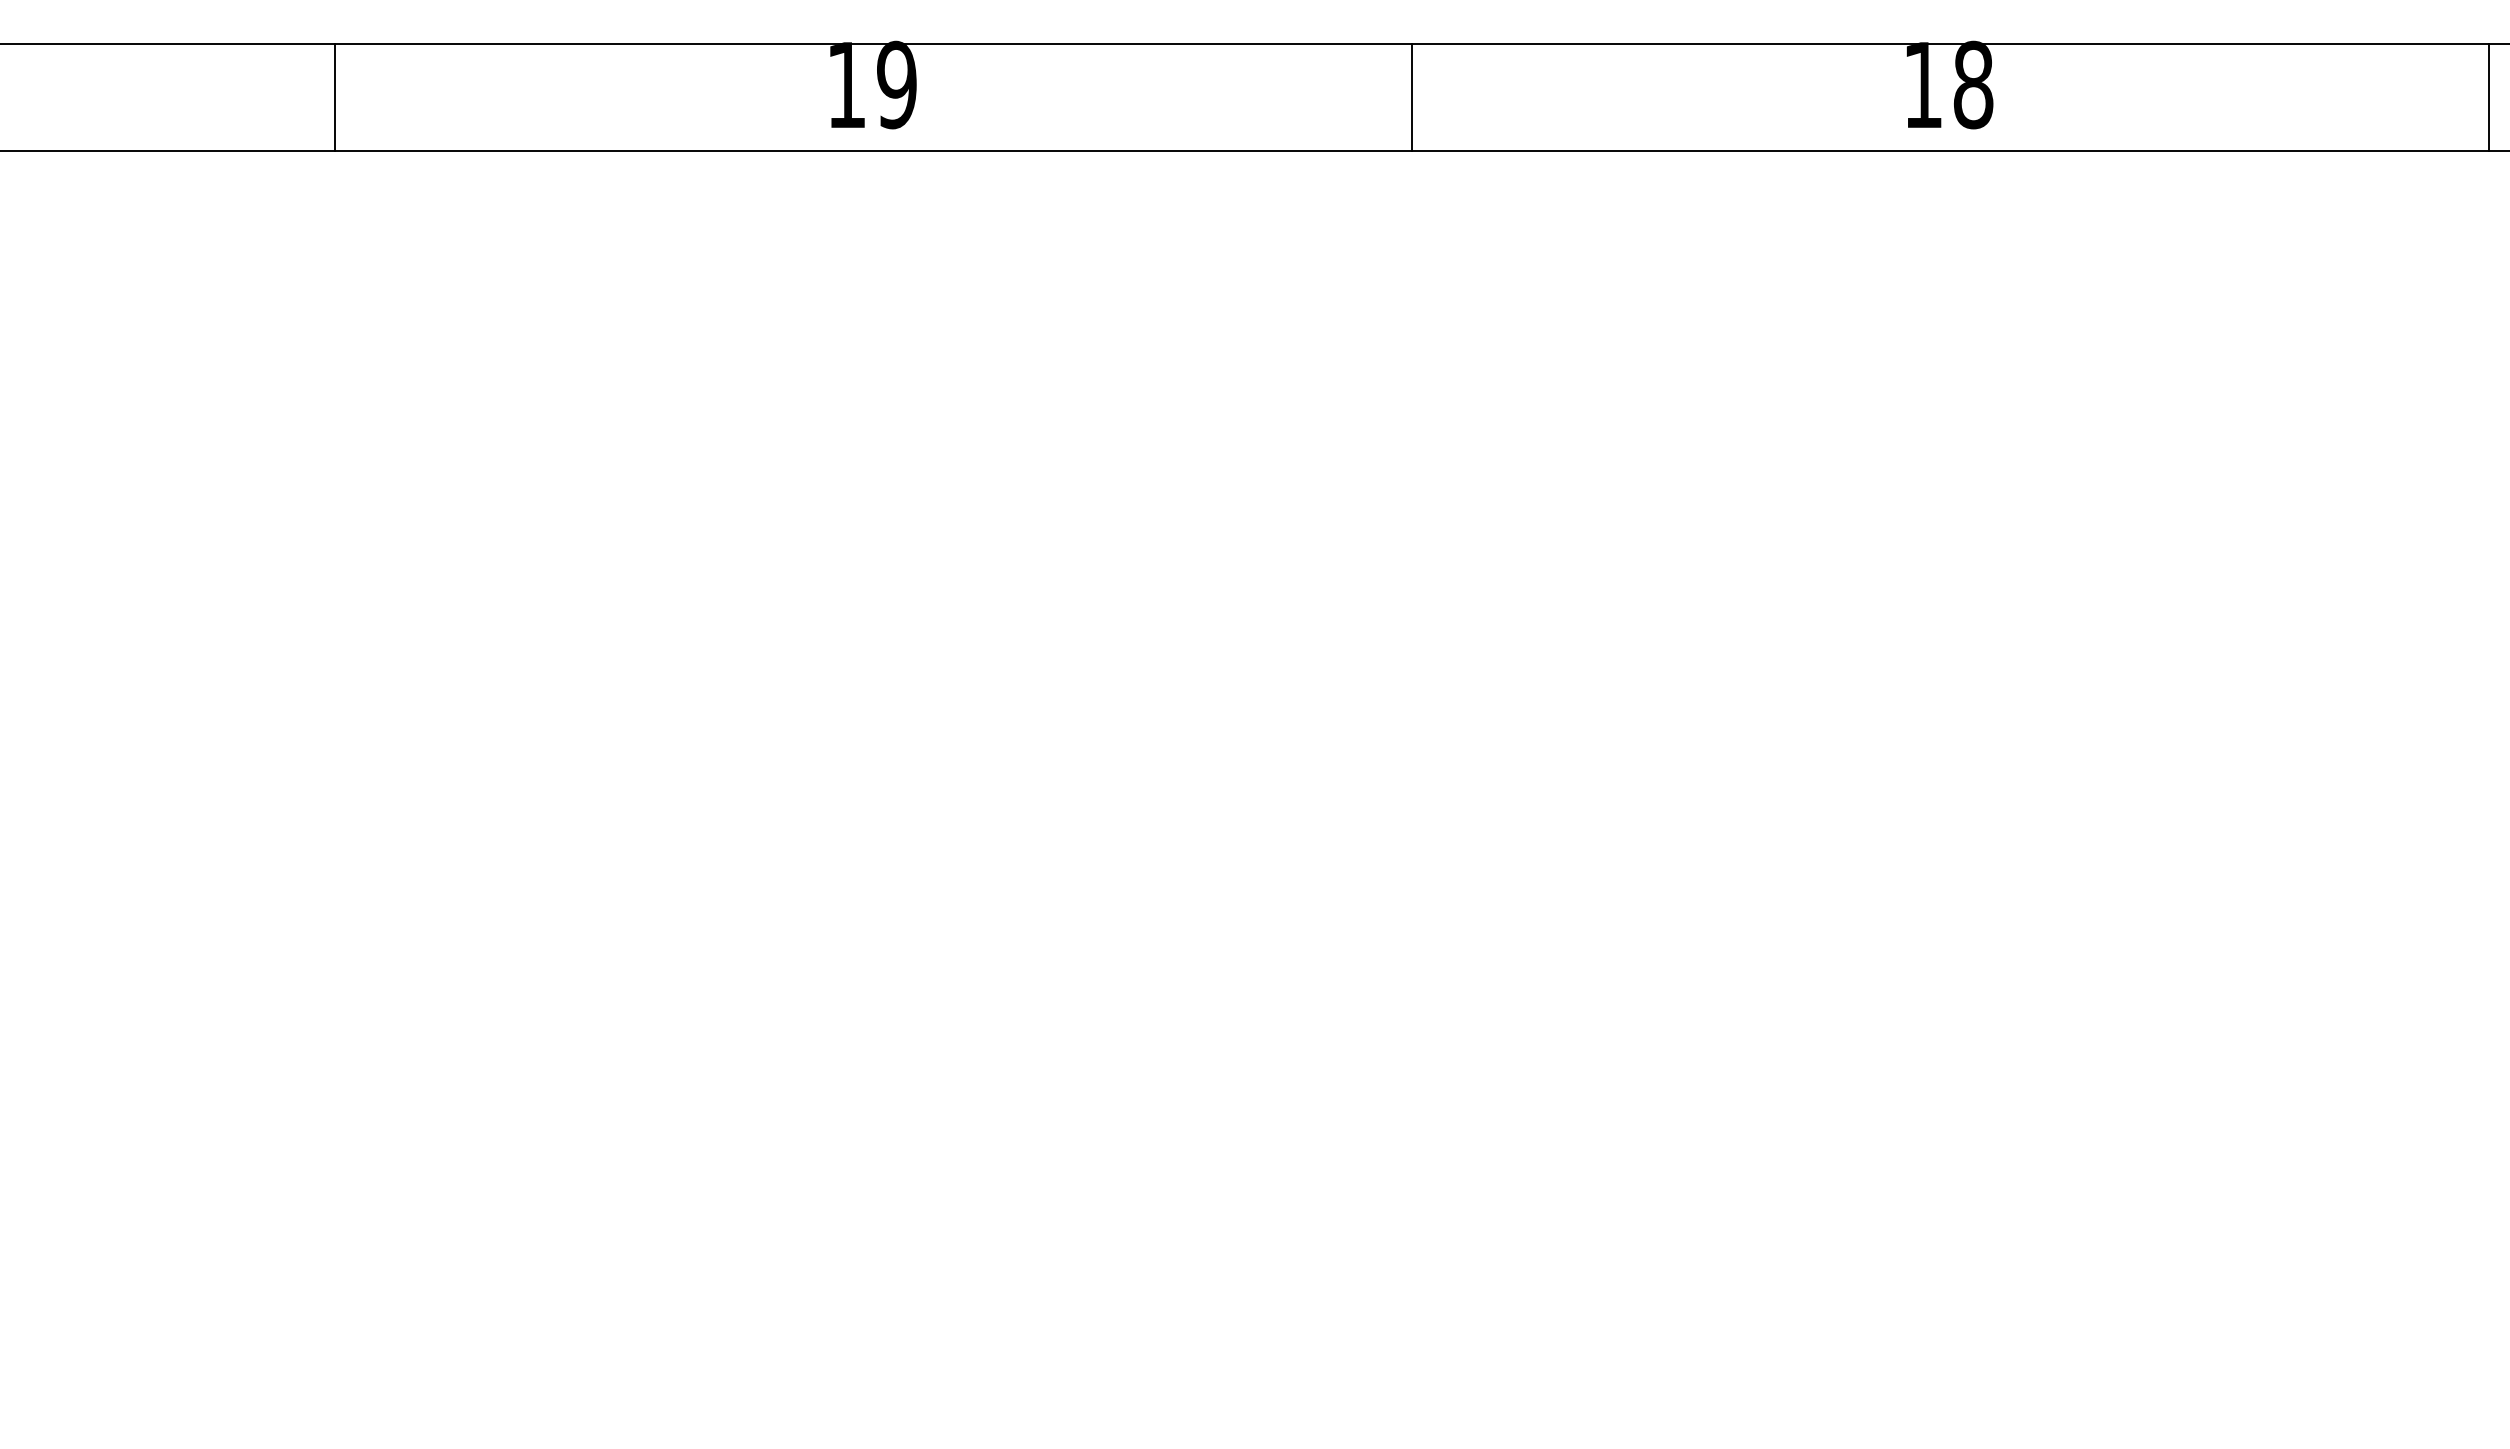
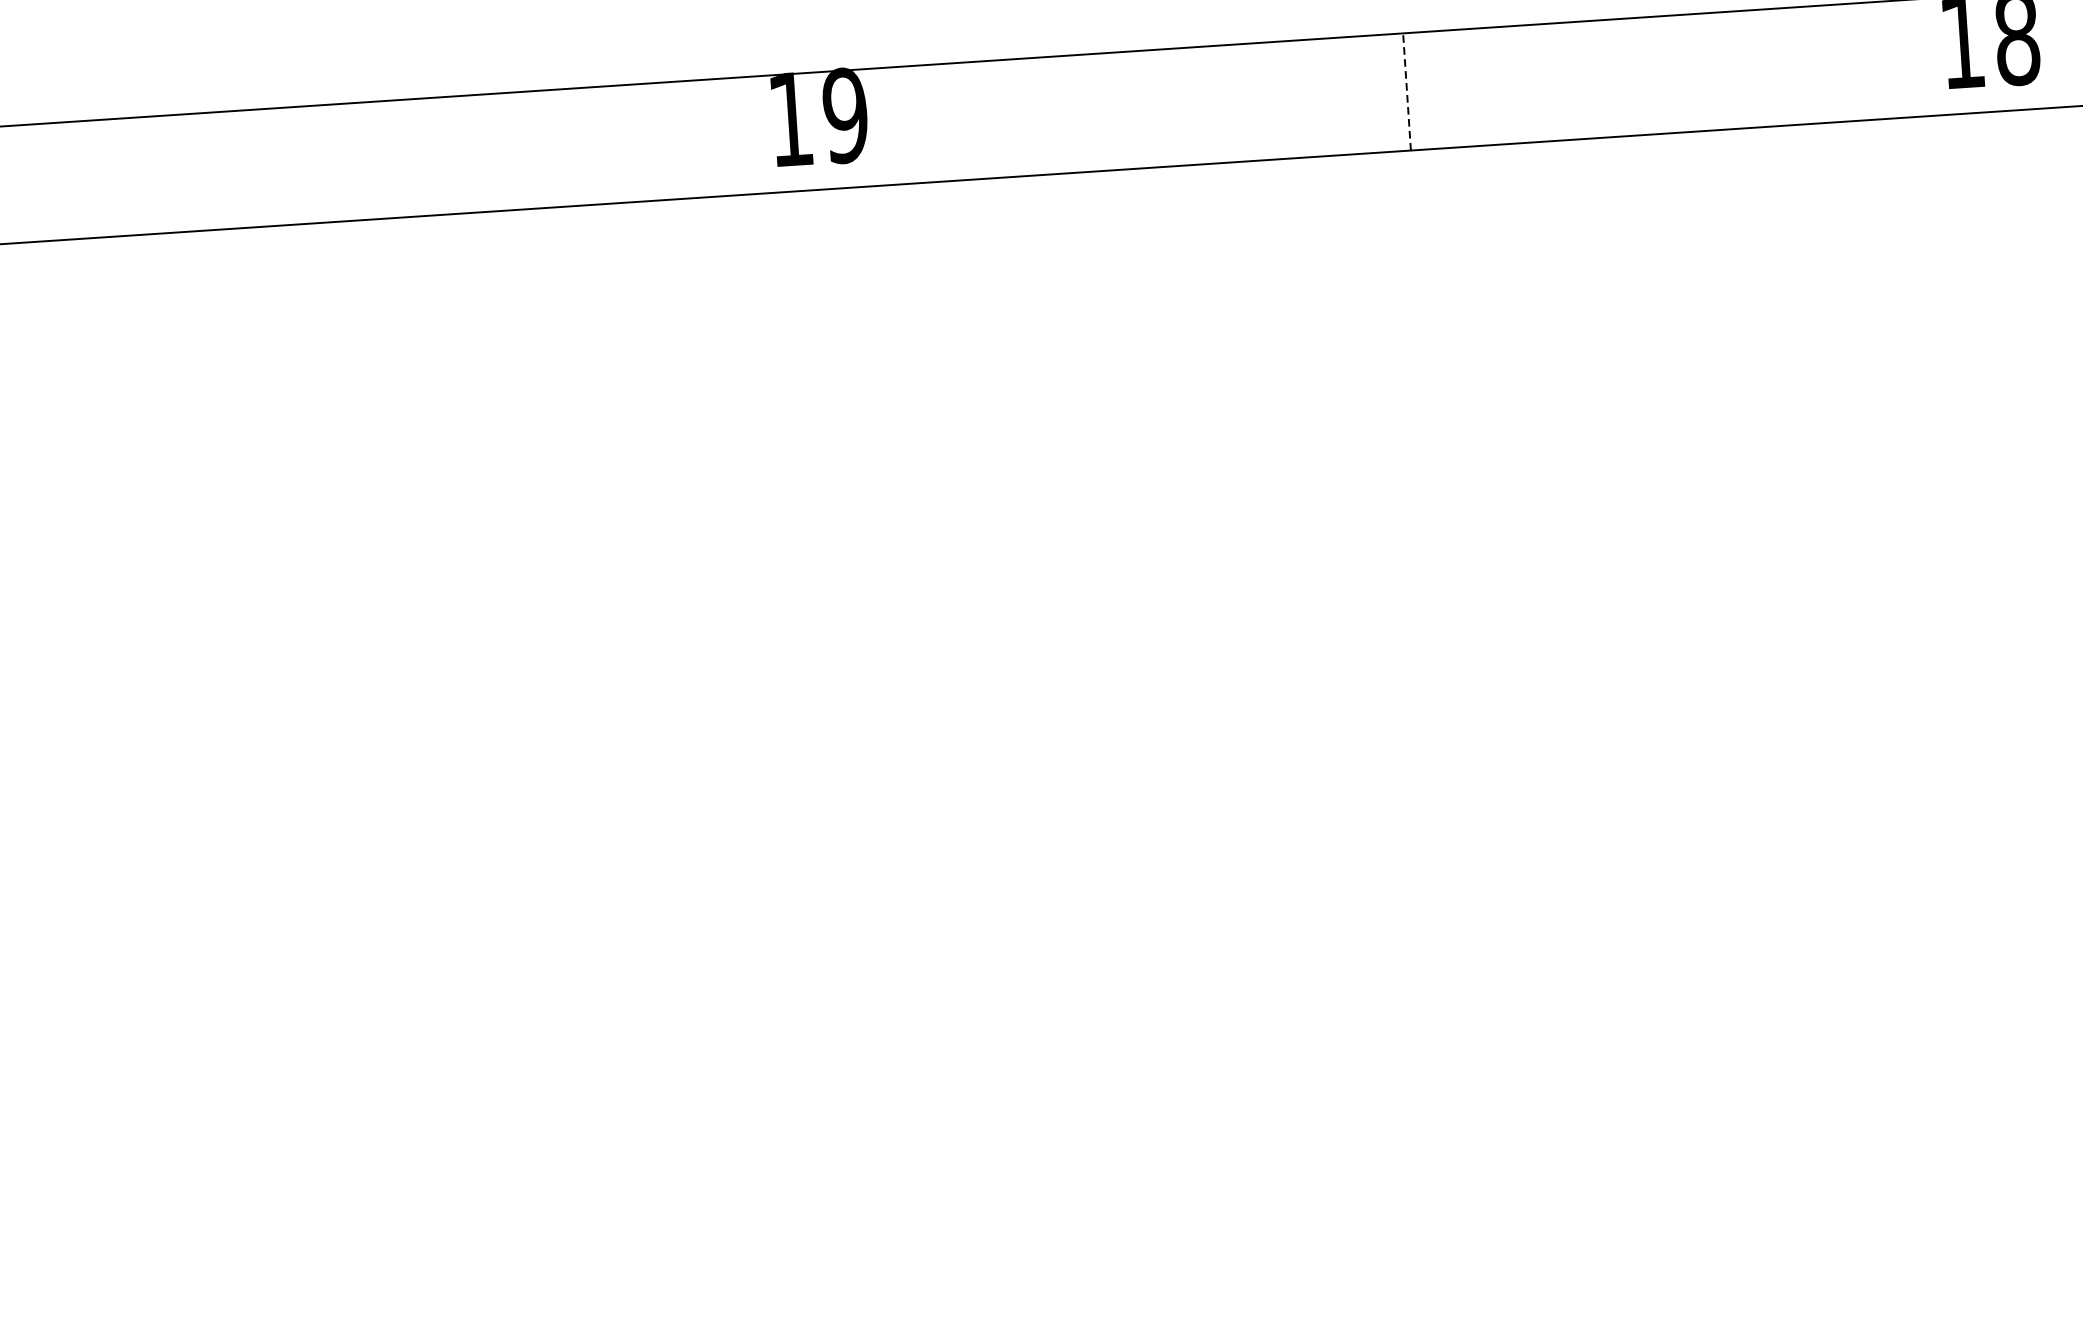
line: (335, 97) -> (235, 169), removed
line: (1411, 97) -> (1406, 92), solid -> dashed

